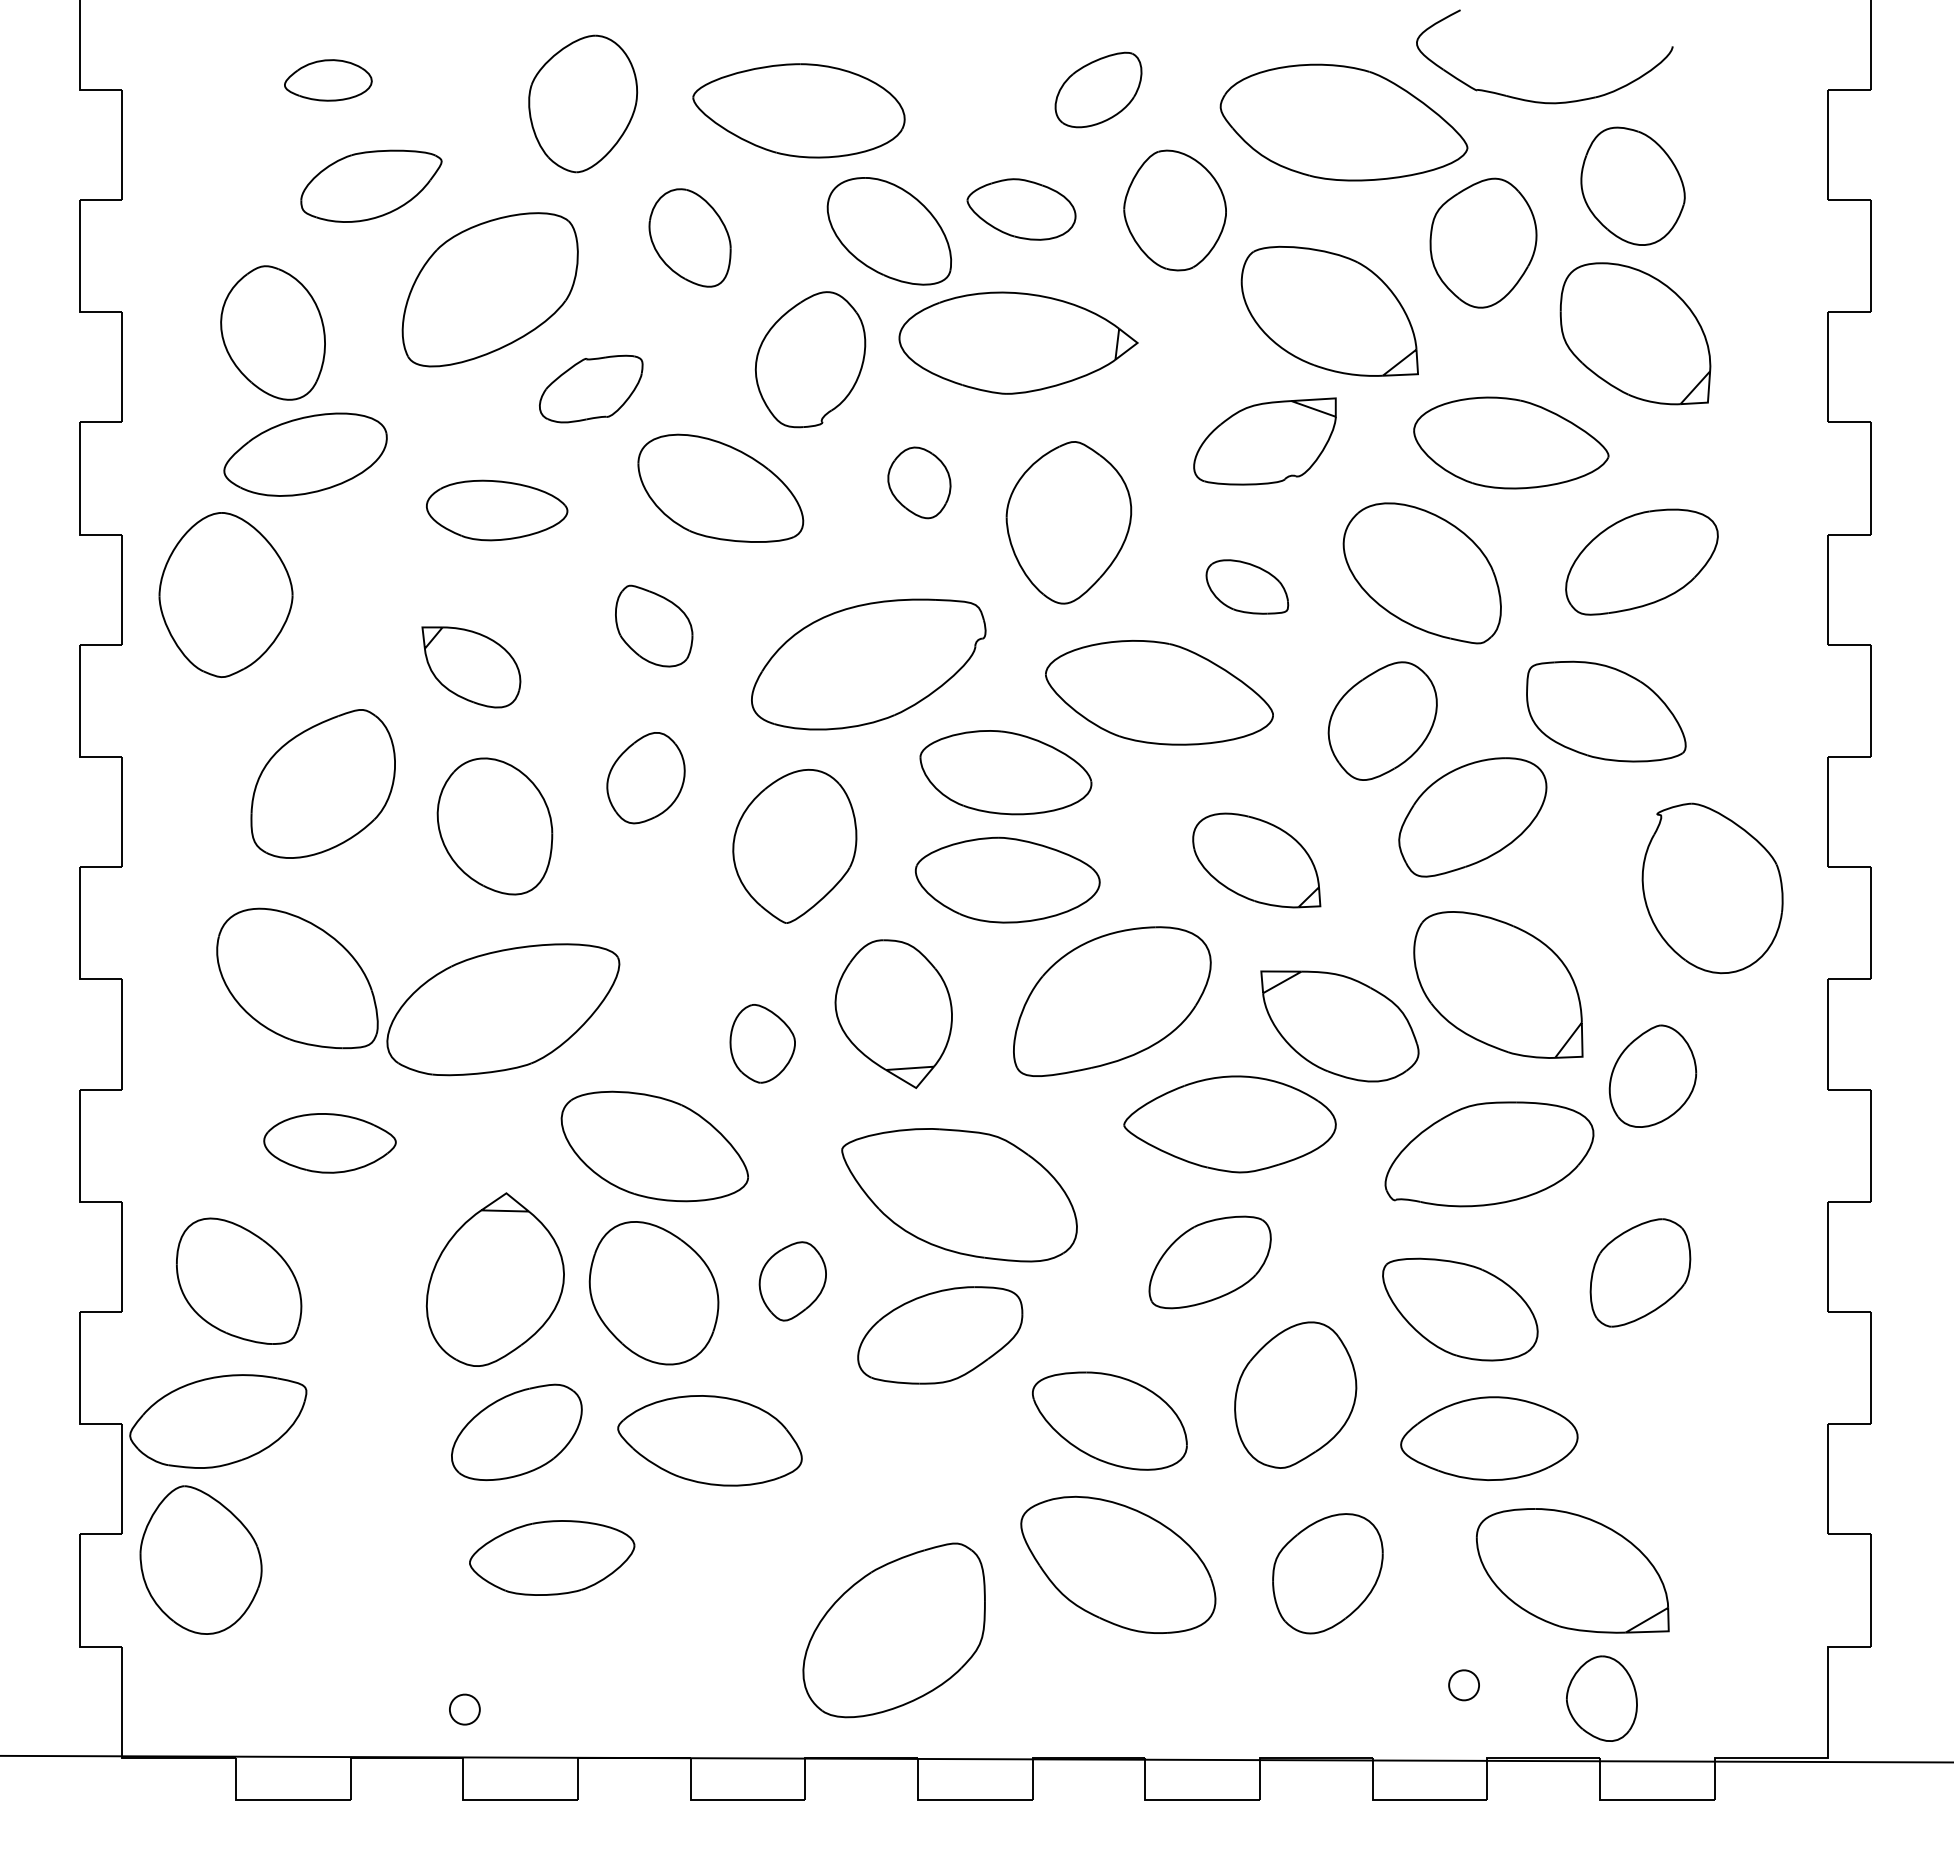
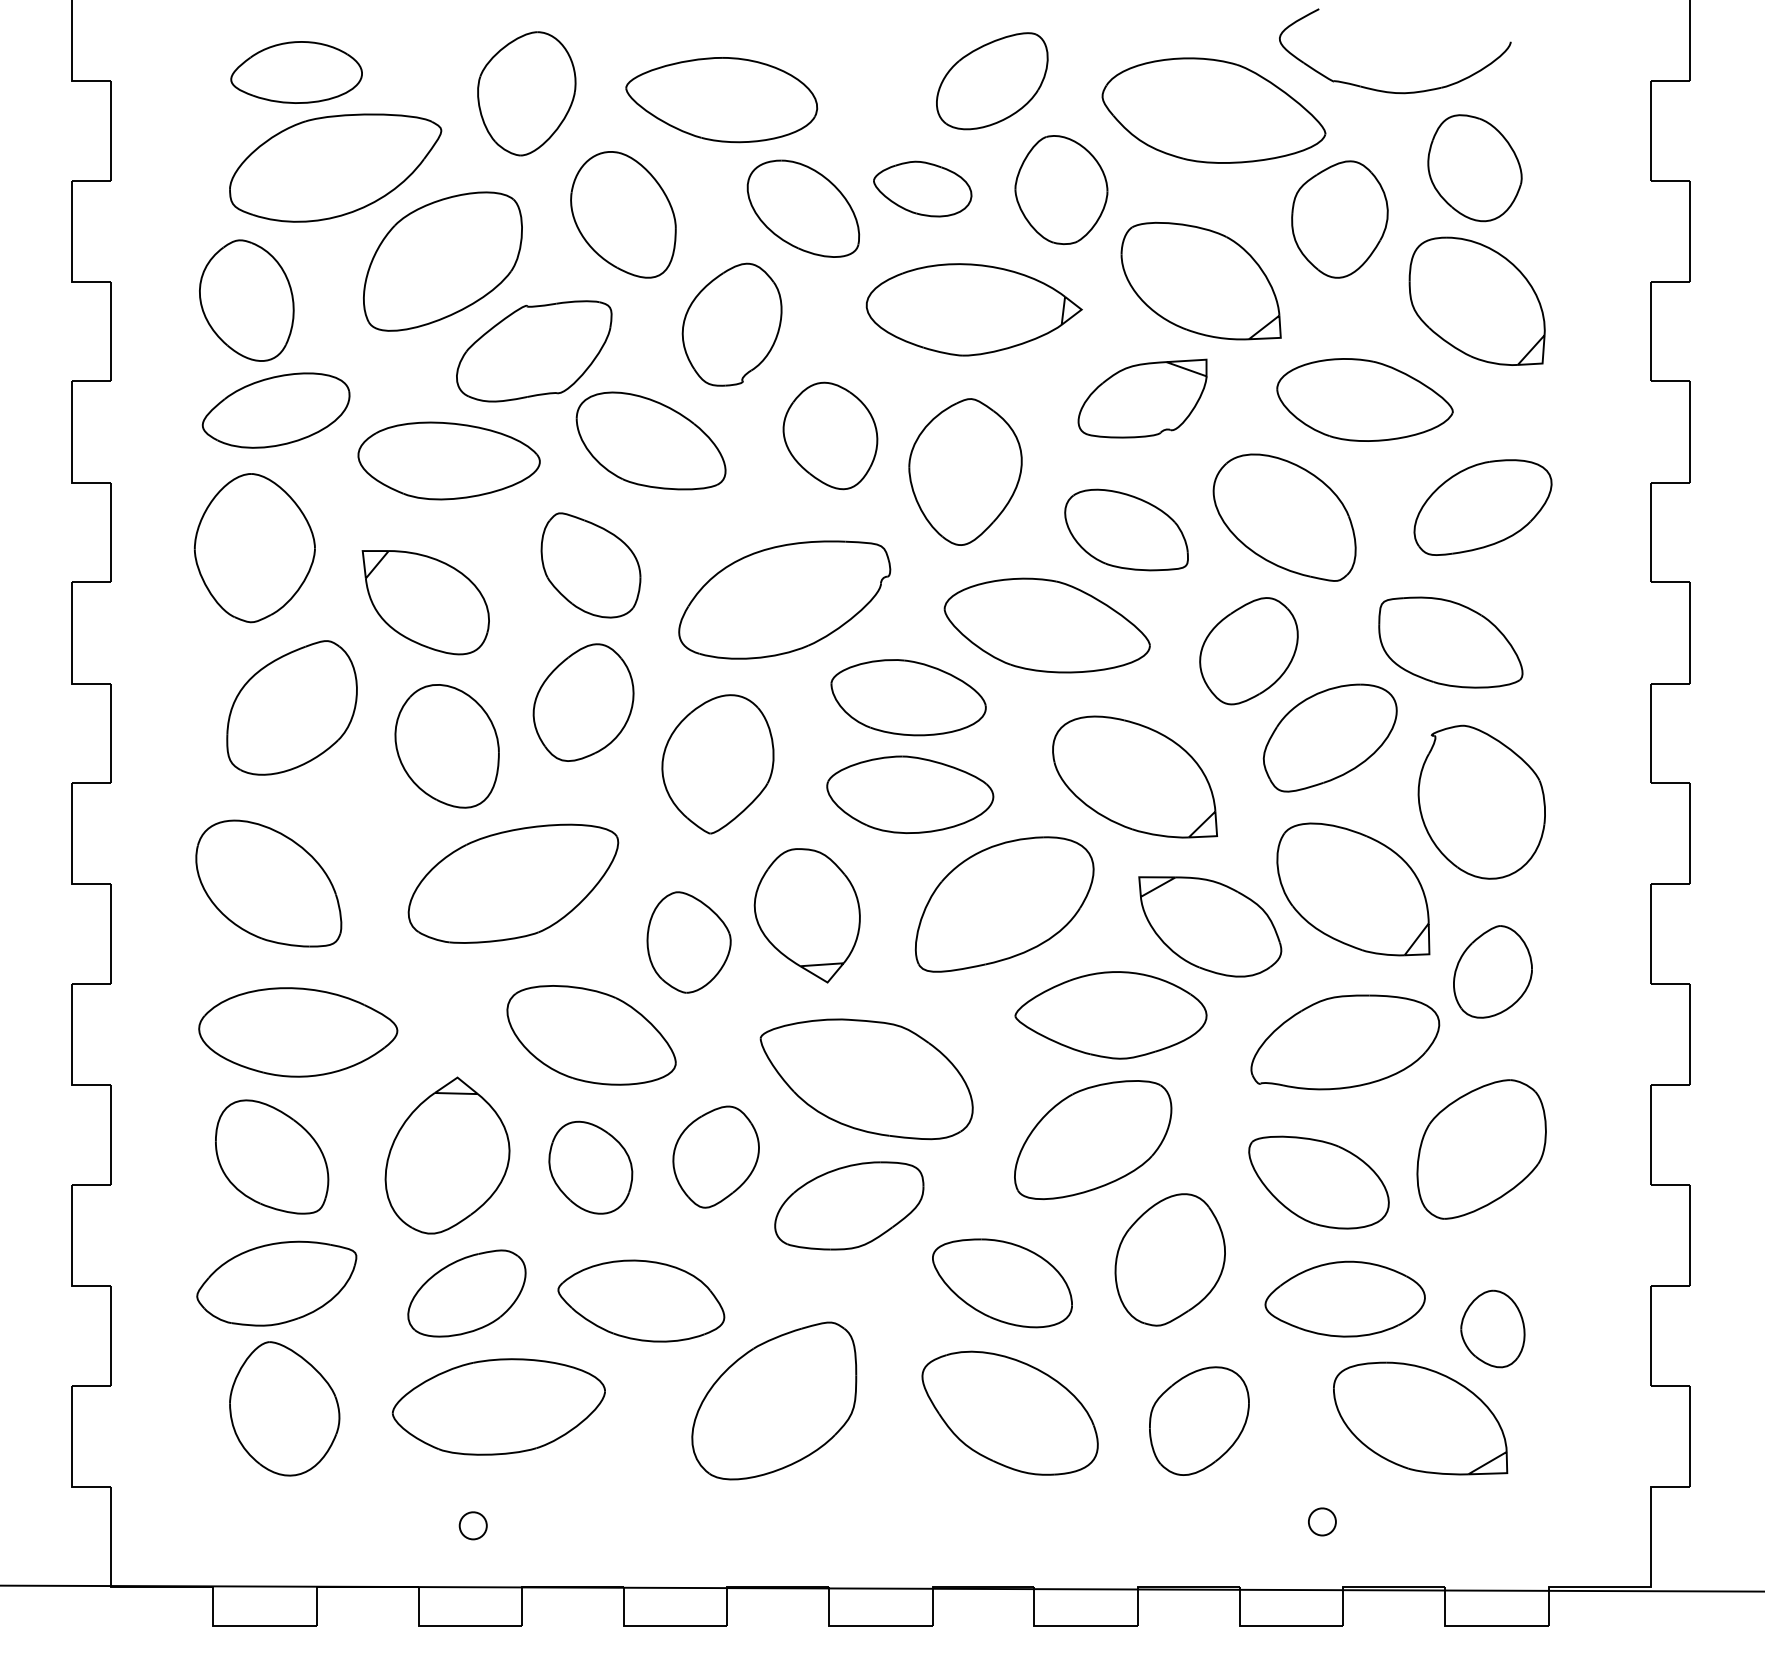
part: (328, 80) -> (296, 72), size x1.67
part: (1098, 89) -> (992, 80), size x1.43
part: (371, 186) -> (335, 168), size x1.67
part: (689, 237) -> (622, 214), size x1.43
part: (1018, 342) -> (974, 309), moved
part: (590, 388) -> (533, 350), size x1.67
part: (919, 482) -> (830, 435), size x1.67
part: (496, 510) -> (448, 460), size x1.43
part: (1247, 586) -> (1126, 529), size x1.67
part: (225, 594) -> (254, 547), moved
part: (653, 625) -> (590, 564), size x1.43
part: (471, 667) -> (425, 602), size x1.43
part: (645, 777) -> (583, 702), size x1.43
part: (1256, 860) -> (1134, 777), size x1.43
part: (1712, 888) -> (1481, 802), moved
part: (503, 1009) -> (513, 883), moved
part: (762, 1043) -> (688, 942), size x1.43
part: (329, 1143) -> (297, 1032), size x1.67
part: (1209, 1262) -> (1092, 1140), size x1.43
part: (1640, 1272) -> (1481, 1149), size x1.43
part: (239, 1280) -> (272, 1156), moved
part: (792, 1281) -> (715, 1157), size x1.43
part: (653, 1292) -> (590, 1167), size x0.71
part: (218, 1421) -> (276, 1283), moved
part: (551, 1557) -> (498, 1406), size x1.43
part: (200, 1559) -> (284, 1408), moved
part: (893, 1630) -> (773, 1401), moved
part: (1601, 1698) -> (1492, 1328), moved
part: (464, 1709) -> (472, 1525), moved

